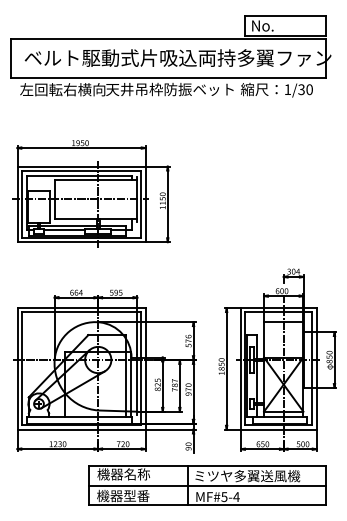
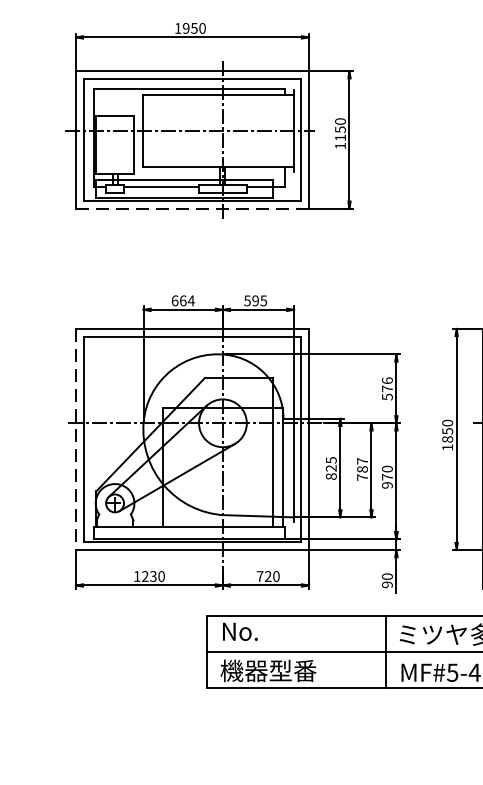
line: (82, 242) -> (194, 209), solid -> dashed
line: (17, 368) -> (75, 438), solid -> dashed
text: (123, 474) -> (268, 631), 機器名称 -> No.

